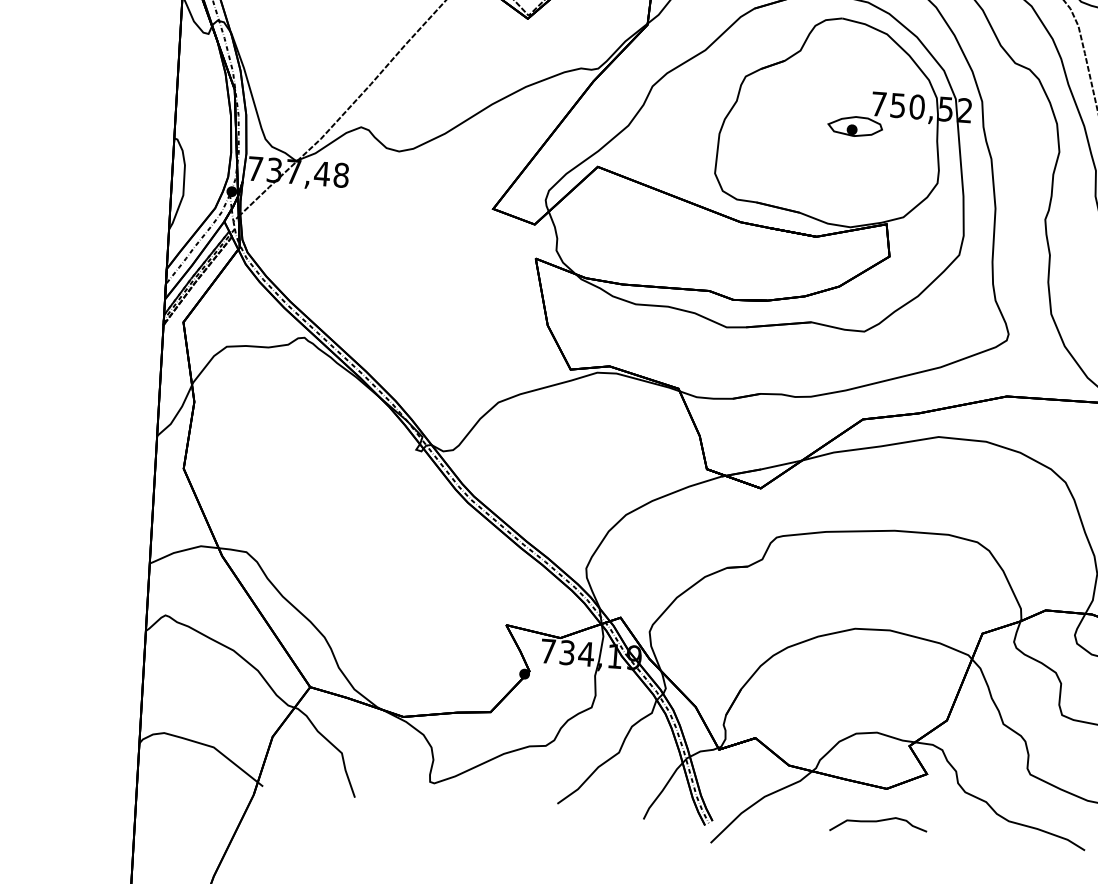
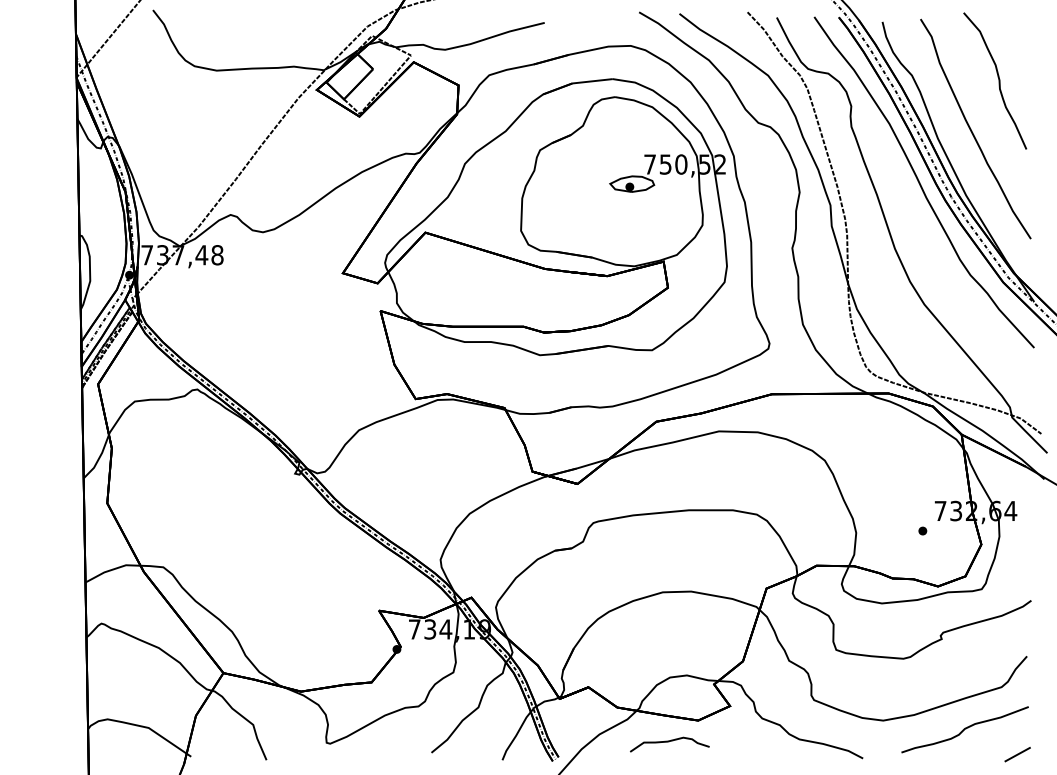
curve: (878, 822) -> (669, 742), moved

